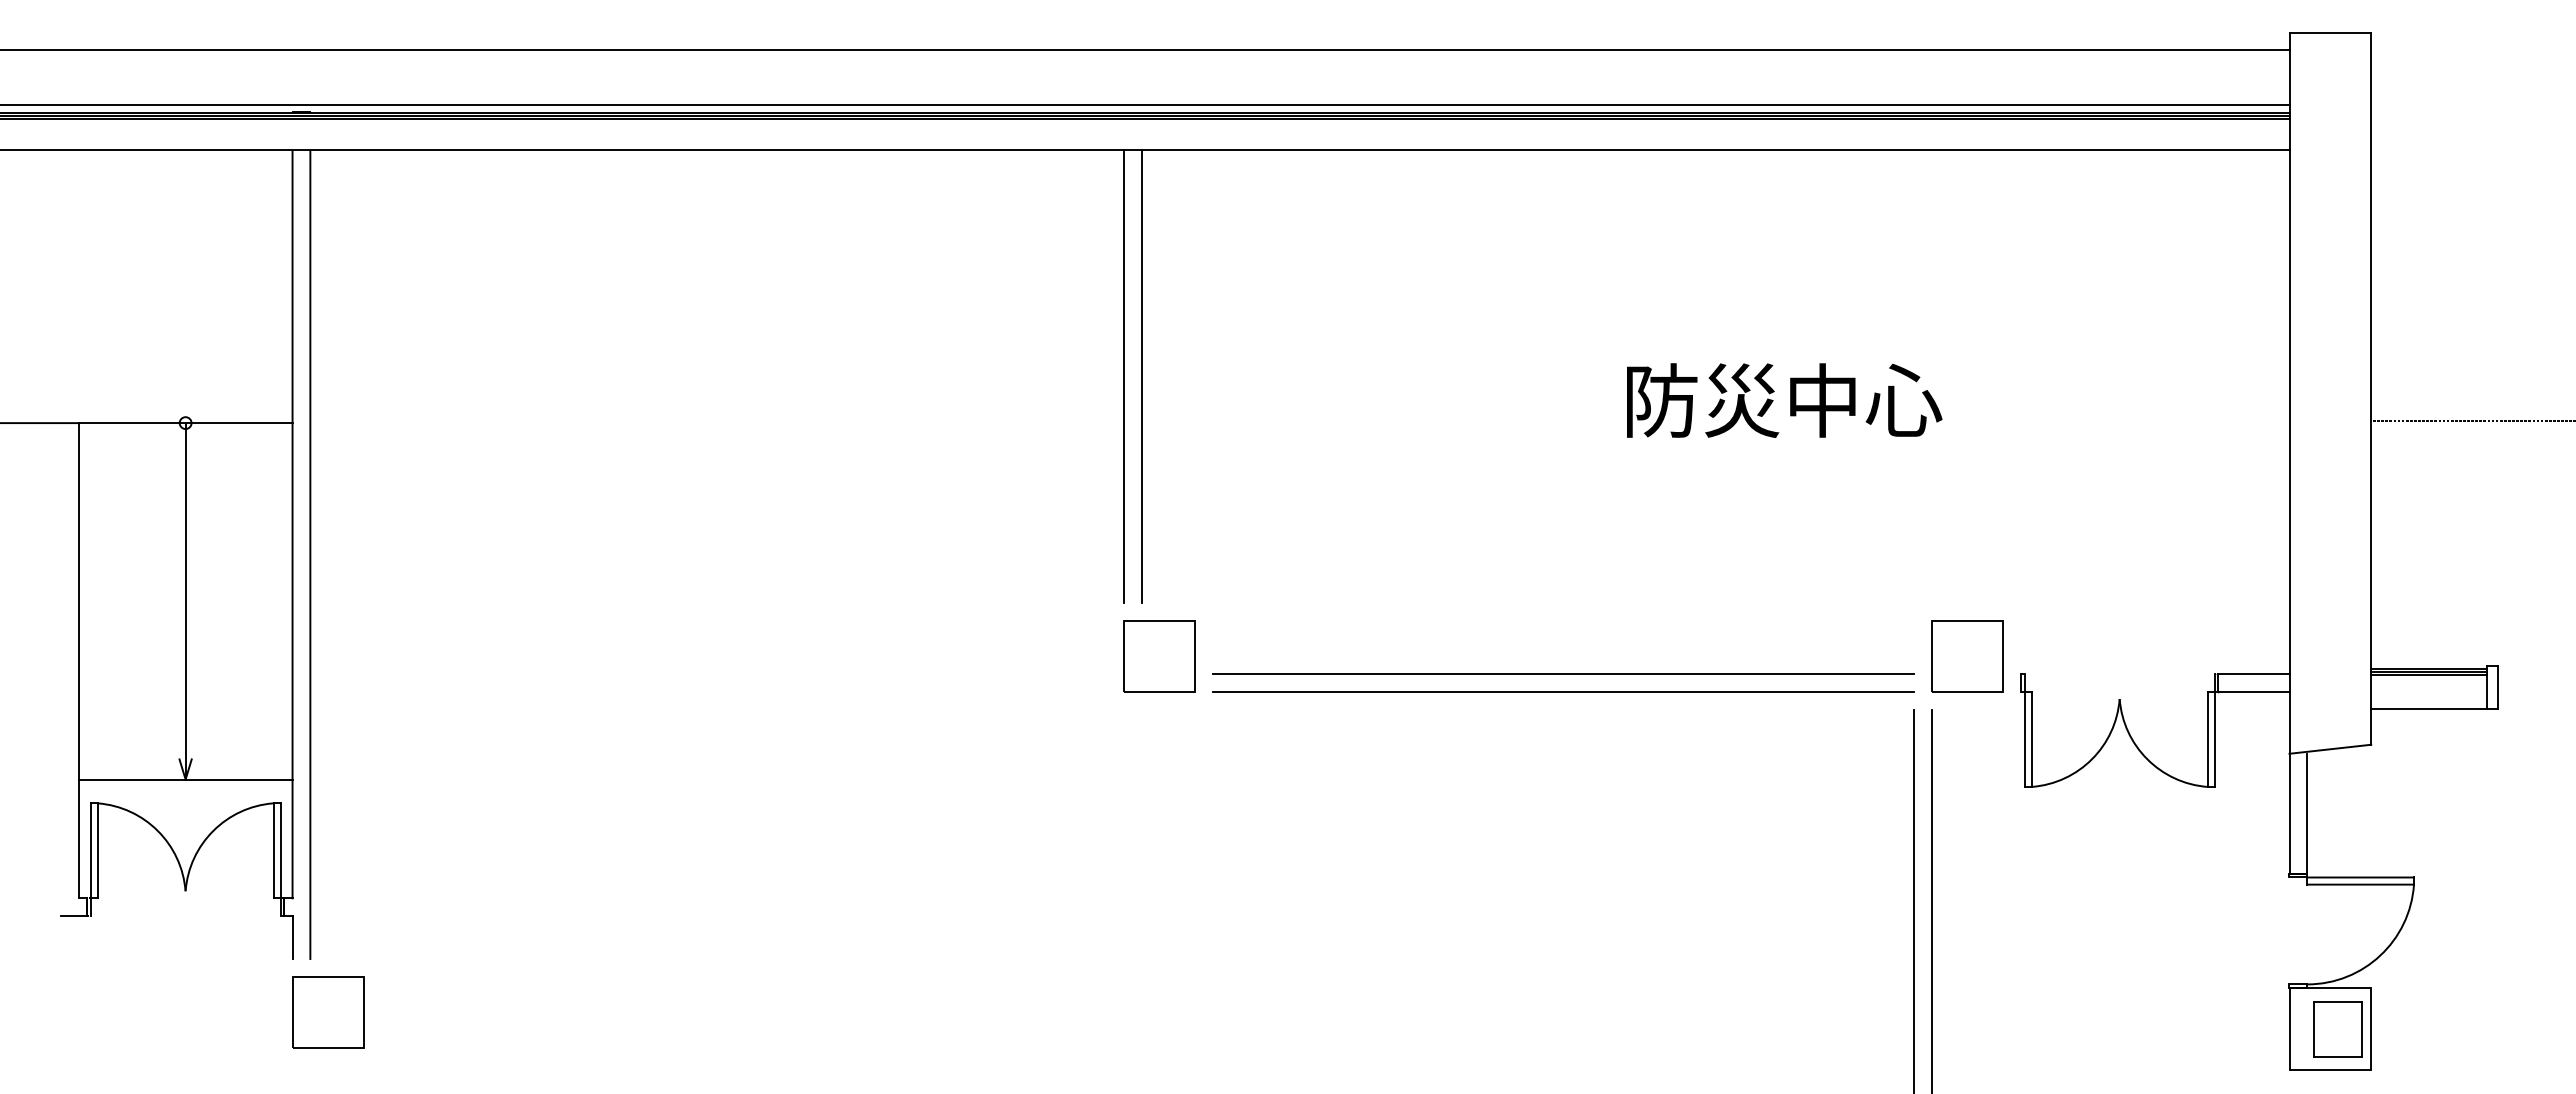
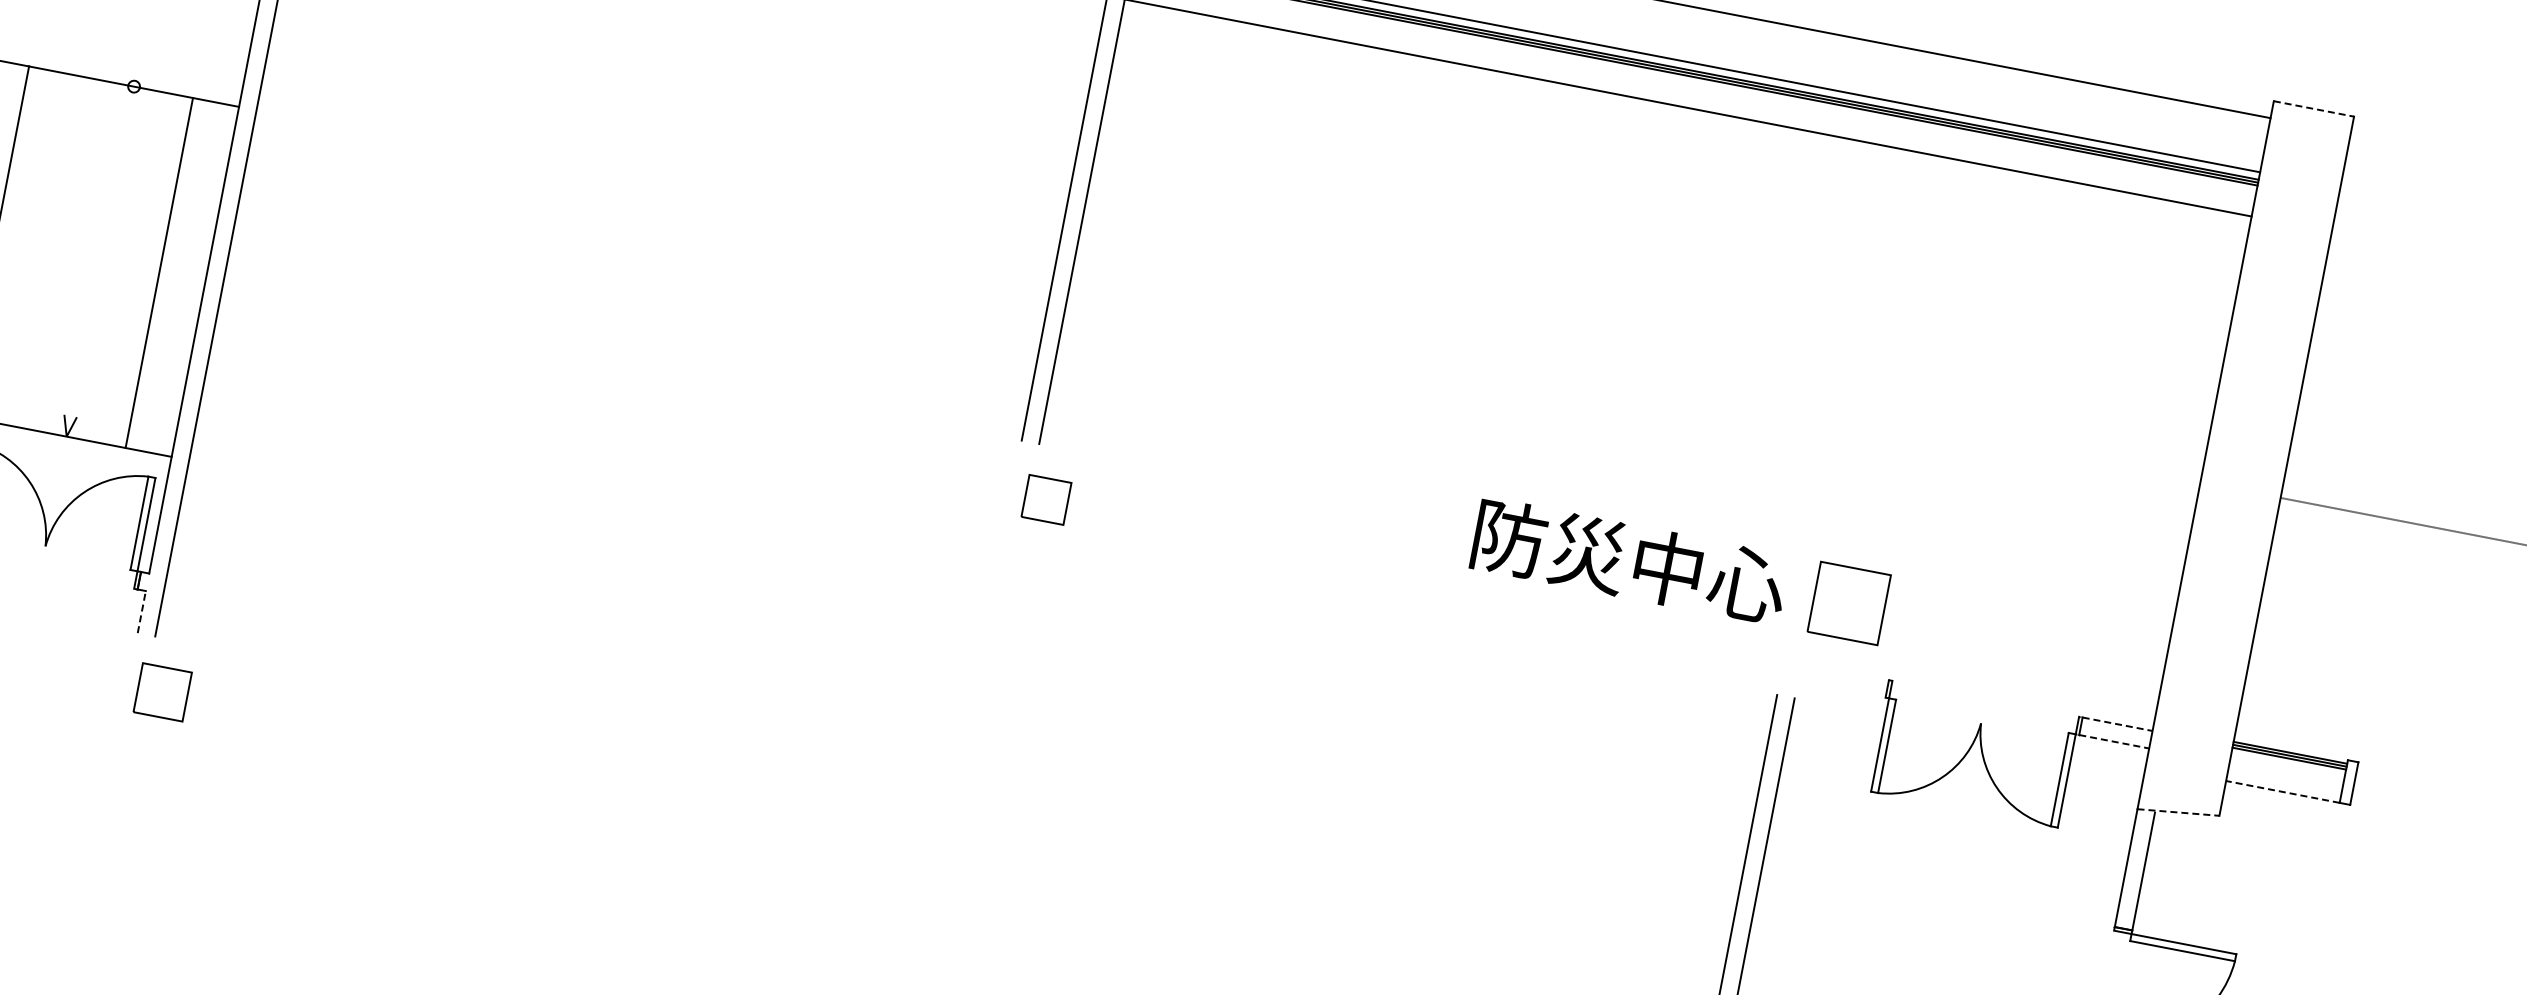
line: (2330, 32) -> (2314, 108), solid -> dashed
text: (1784, 400) -> (1630, 561), moved
line: (185, 601) -> (159, 273), moved
part: (1159, 656) -> (1046, 500), size x0.6
part: (1967, 656) -> (1849, 603), moved
line: (1563, 674) -> (1439, 594), removed
line: (2253, 674) -> (2117, 724), solid -> dashed
line: (1563, 691) -> (1436, 610), removed
line: (2253, 691) -> (2113, 741), solid -> dashed
line: (2429, 709) -> (2283, 792), solid -> dashed
line: (2330, 749) -> (2178, 812), solid -> dashed
line: (292, 937) -> (141, 611), solid -> dashed
part: (328, 1012) -> (162, 692), size x0.7

